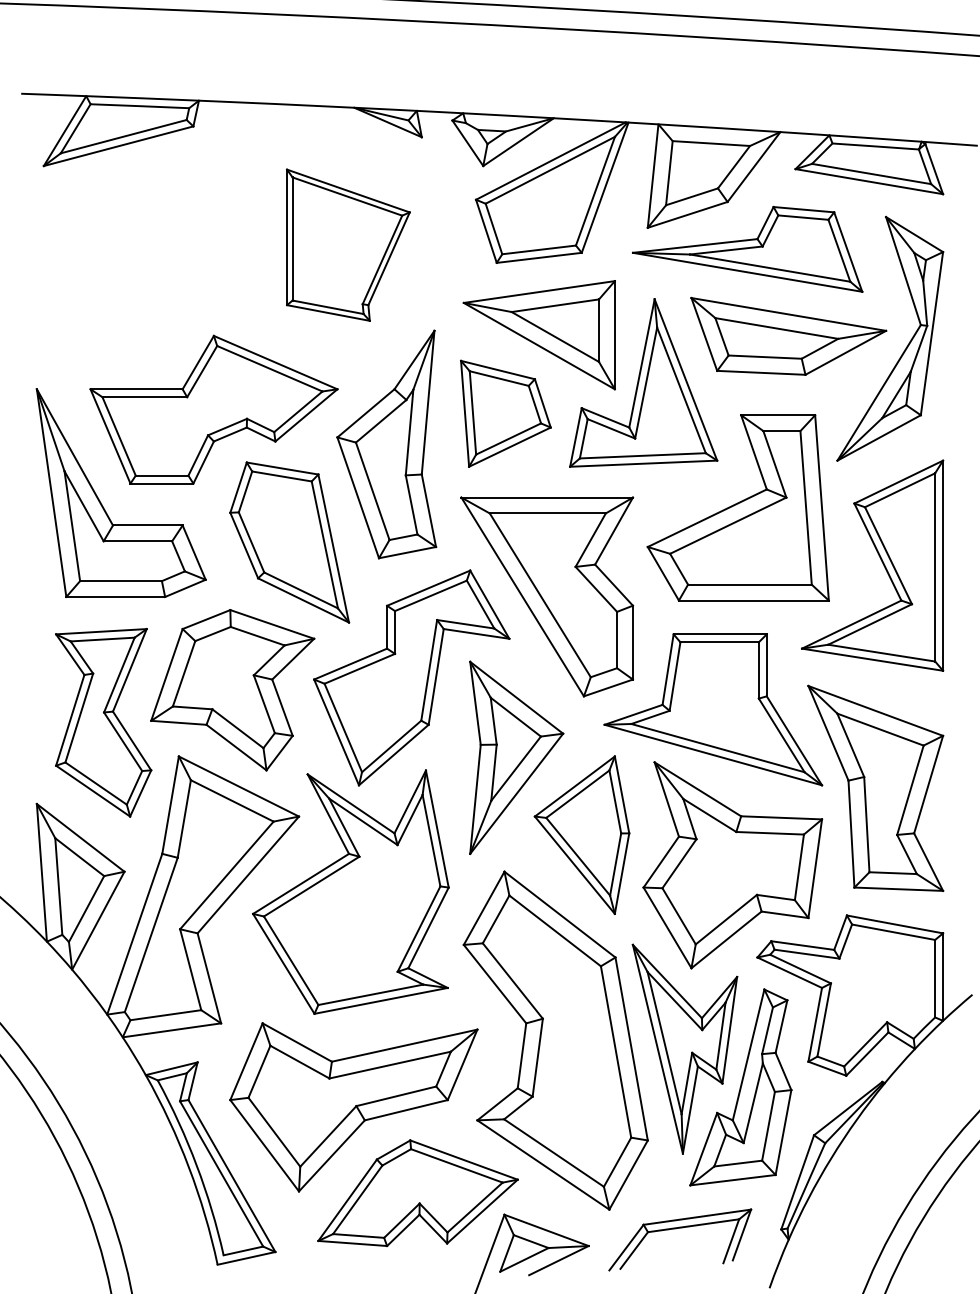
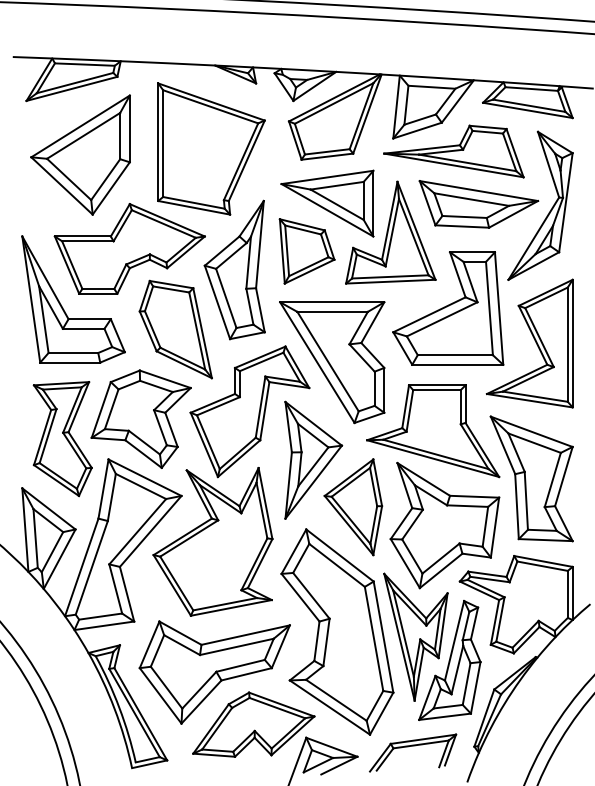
part: (348, 244) -> (211, 148), size x1.43
part: (132, 254) -> (80, 154), added

